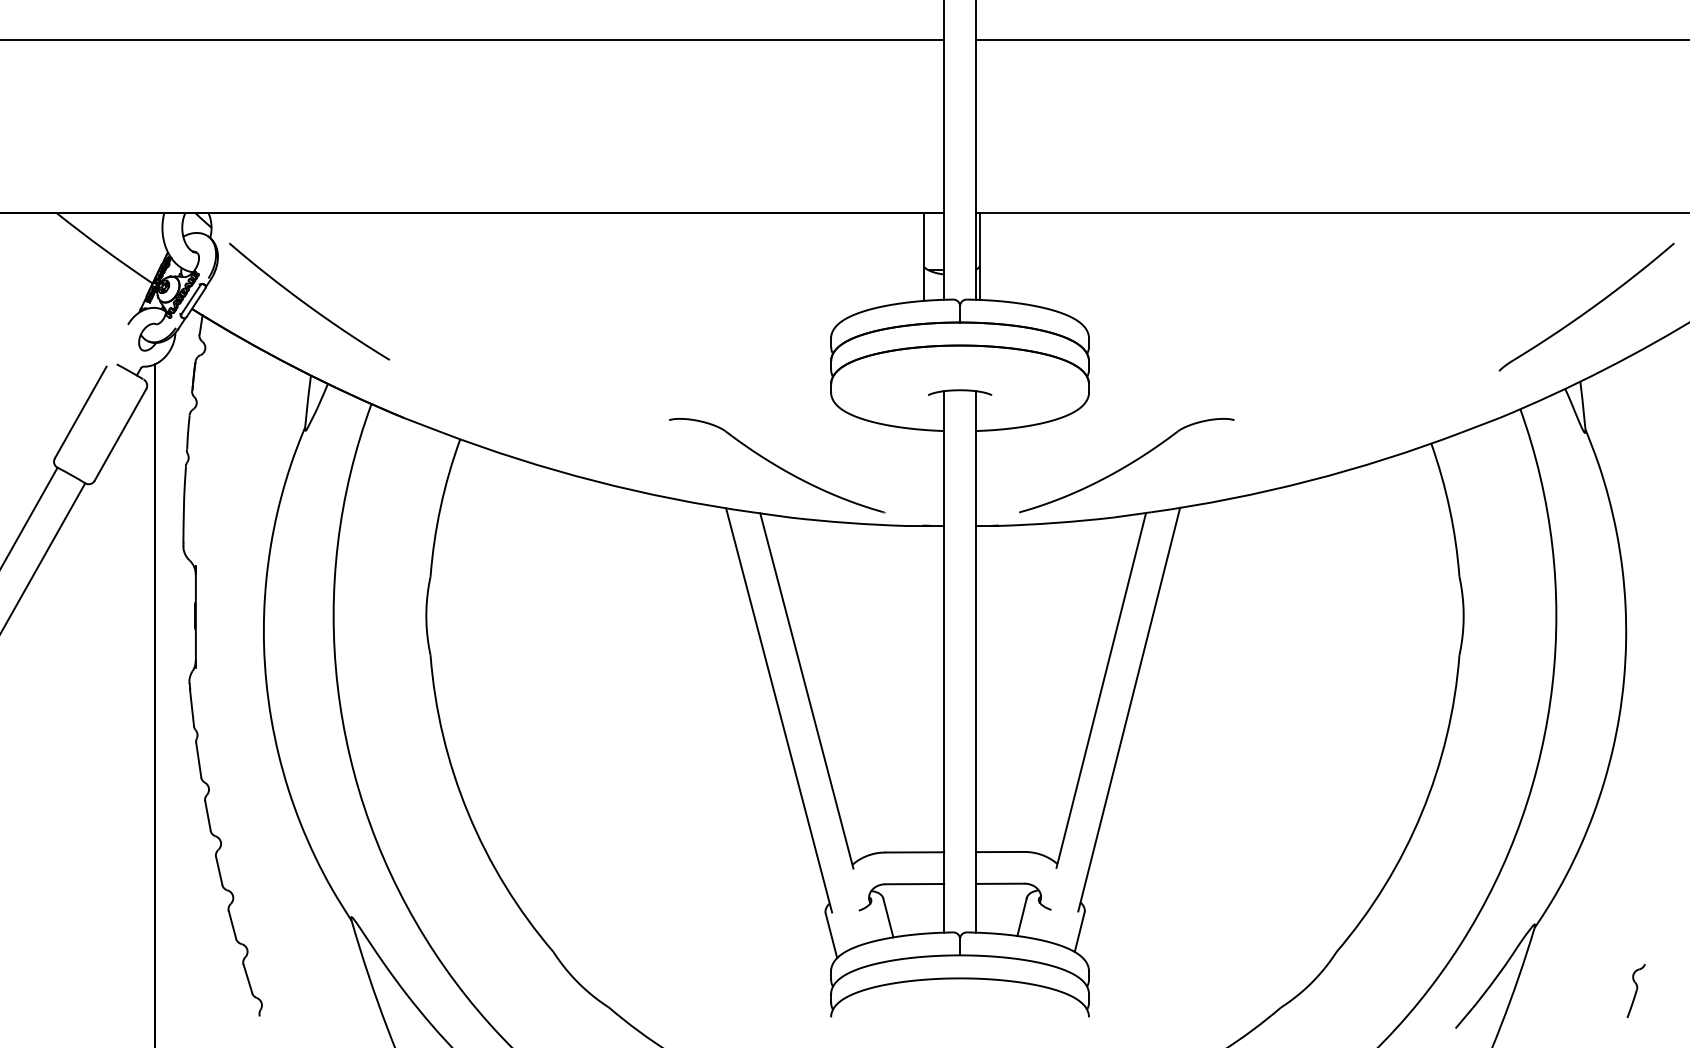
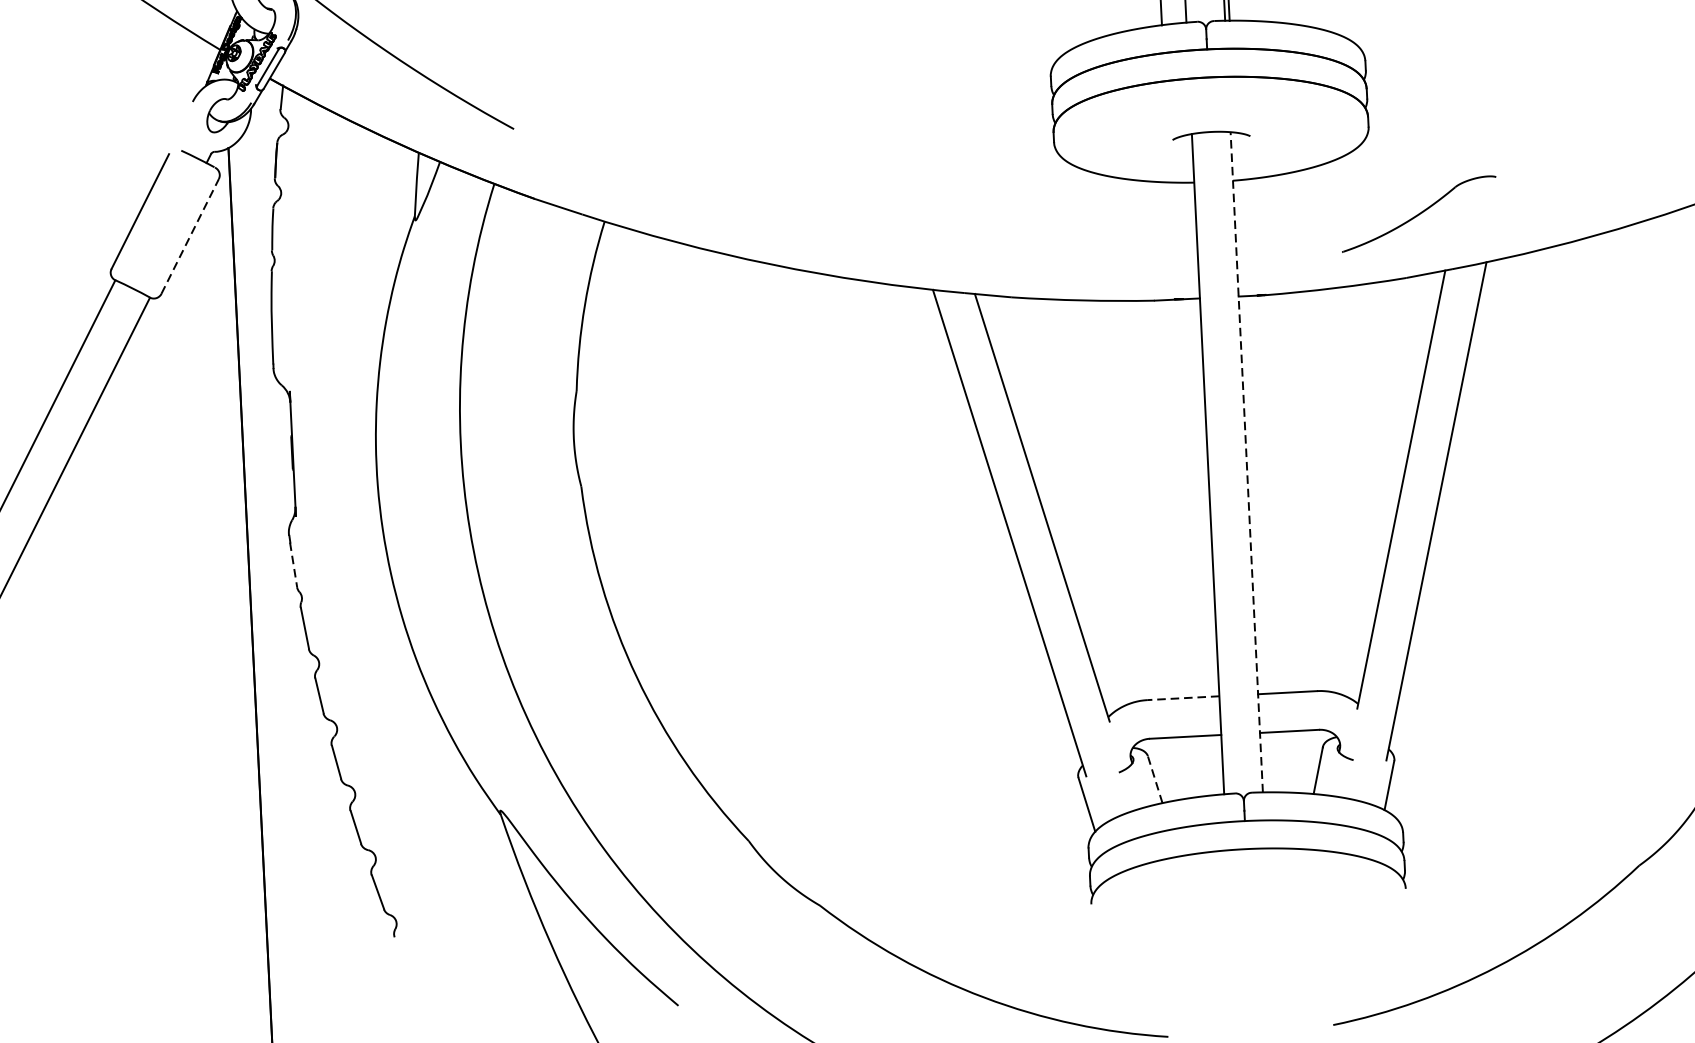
line: (120, 434) -> (190, 235), solid -> dashed
part: (776, 465) -> (991, 234), removed
part: (1126, 465) -> (1418, 213), size x0.6
line: (975, 661) -> (1246, 461), solid -> dashed
line: (192, 707) -> (294, 564), solid -> dashed
line: (914, 852) -> (1183, 698), solid -> dashed
line: (888, 917) -> (1155, 779), solid -> dashed

